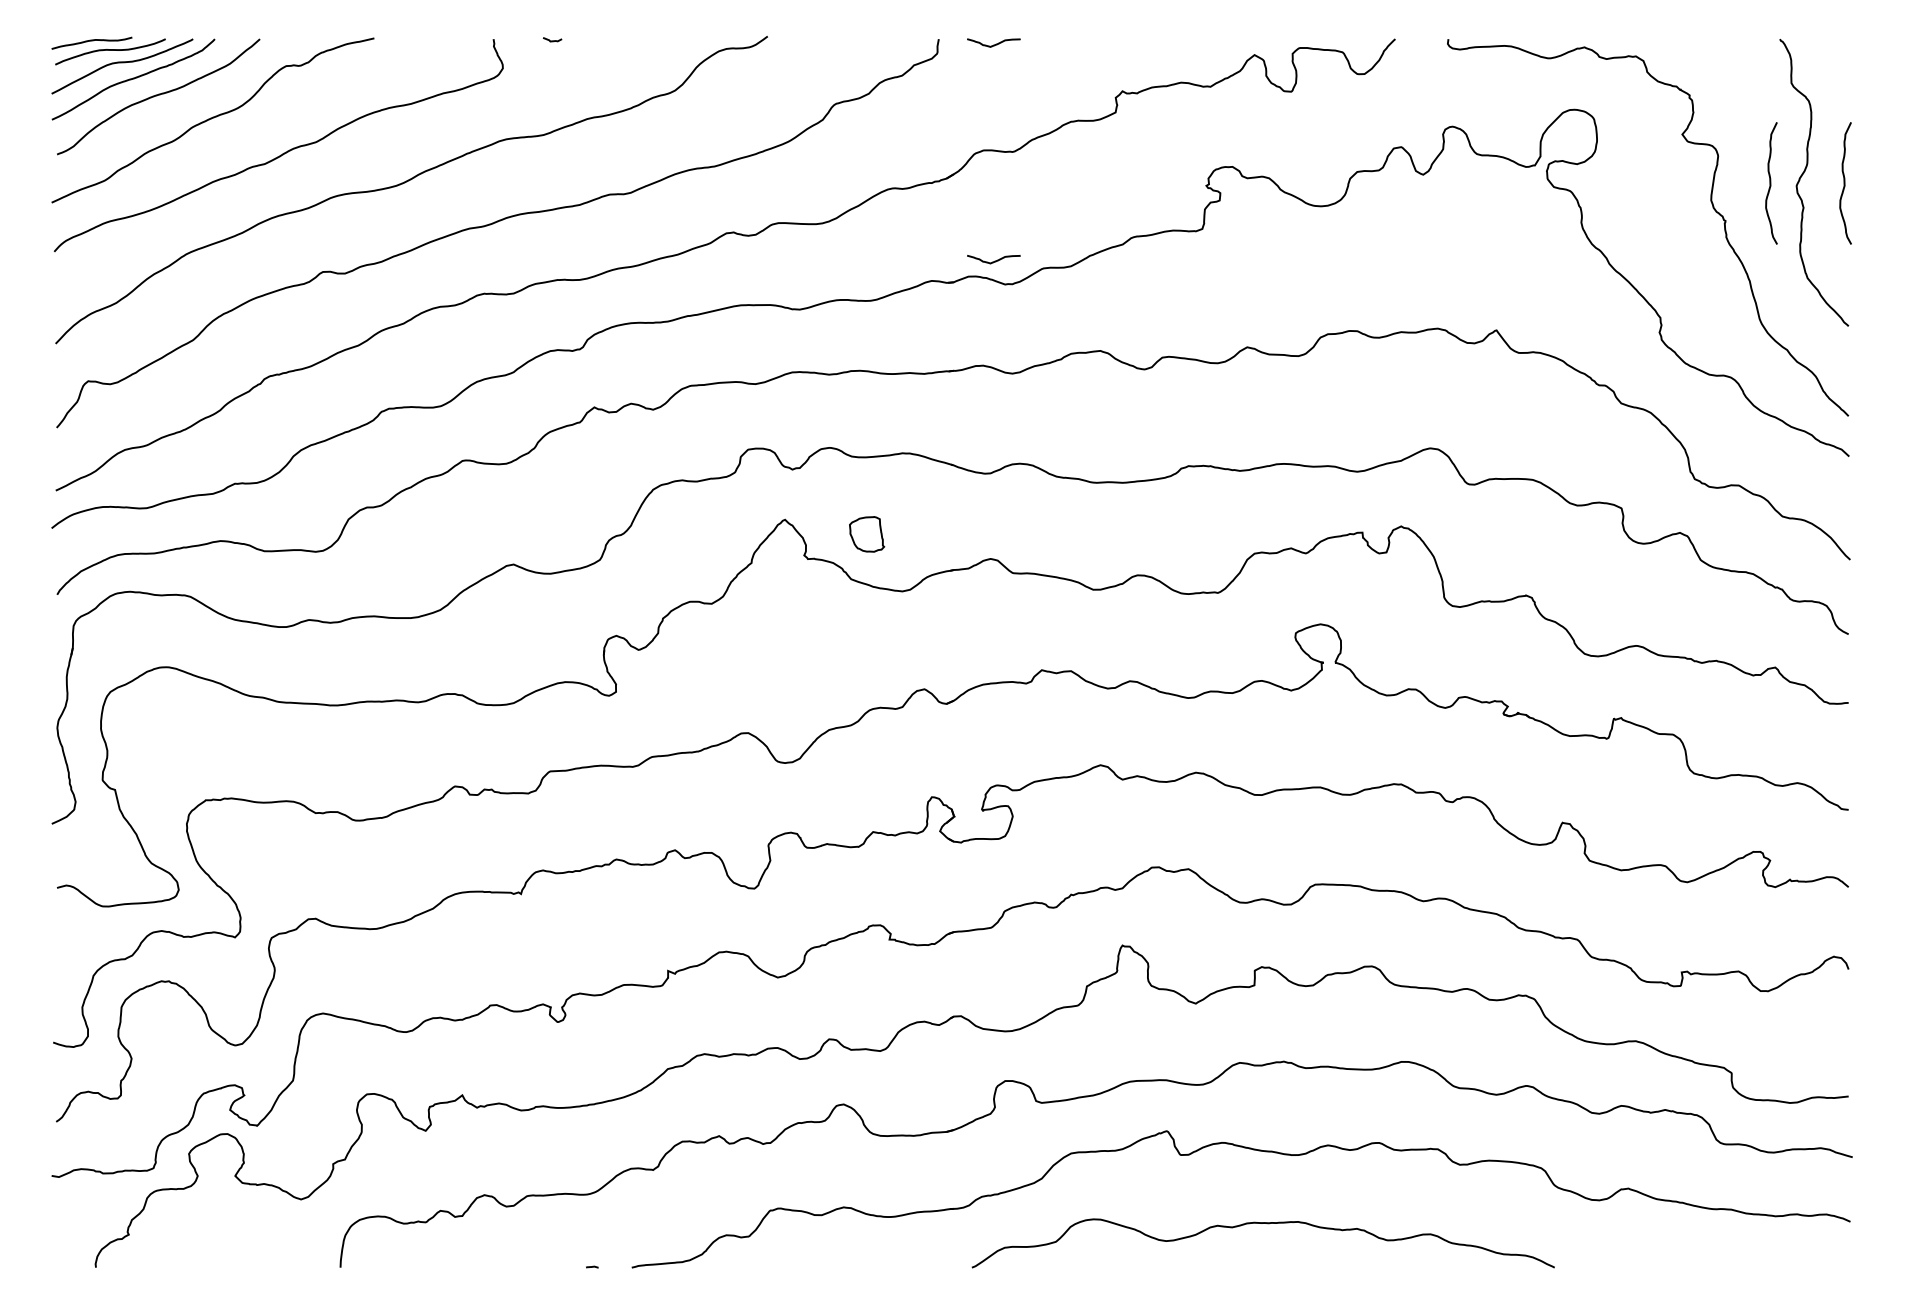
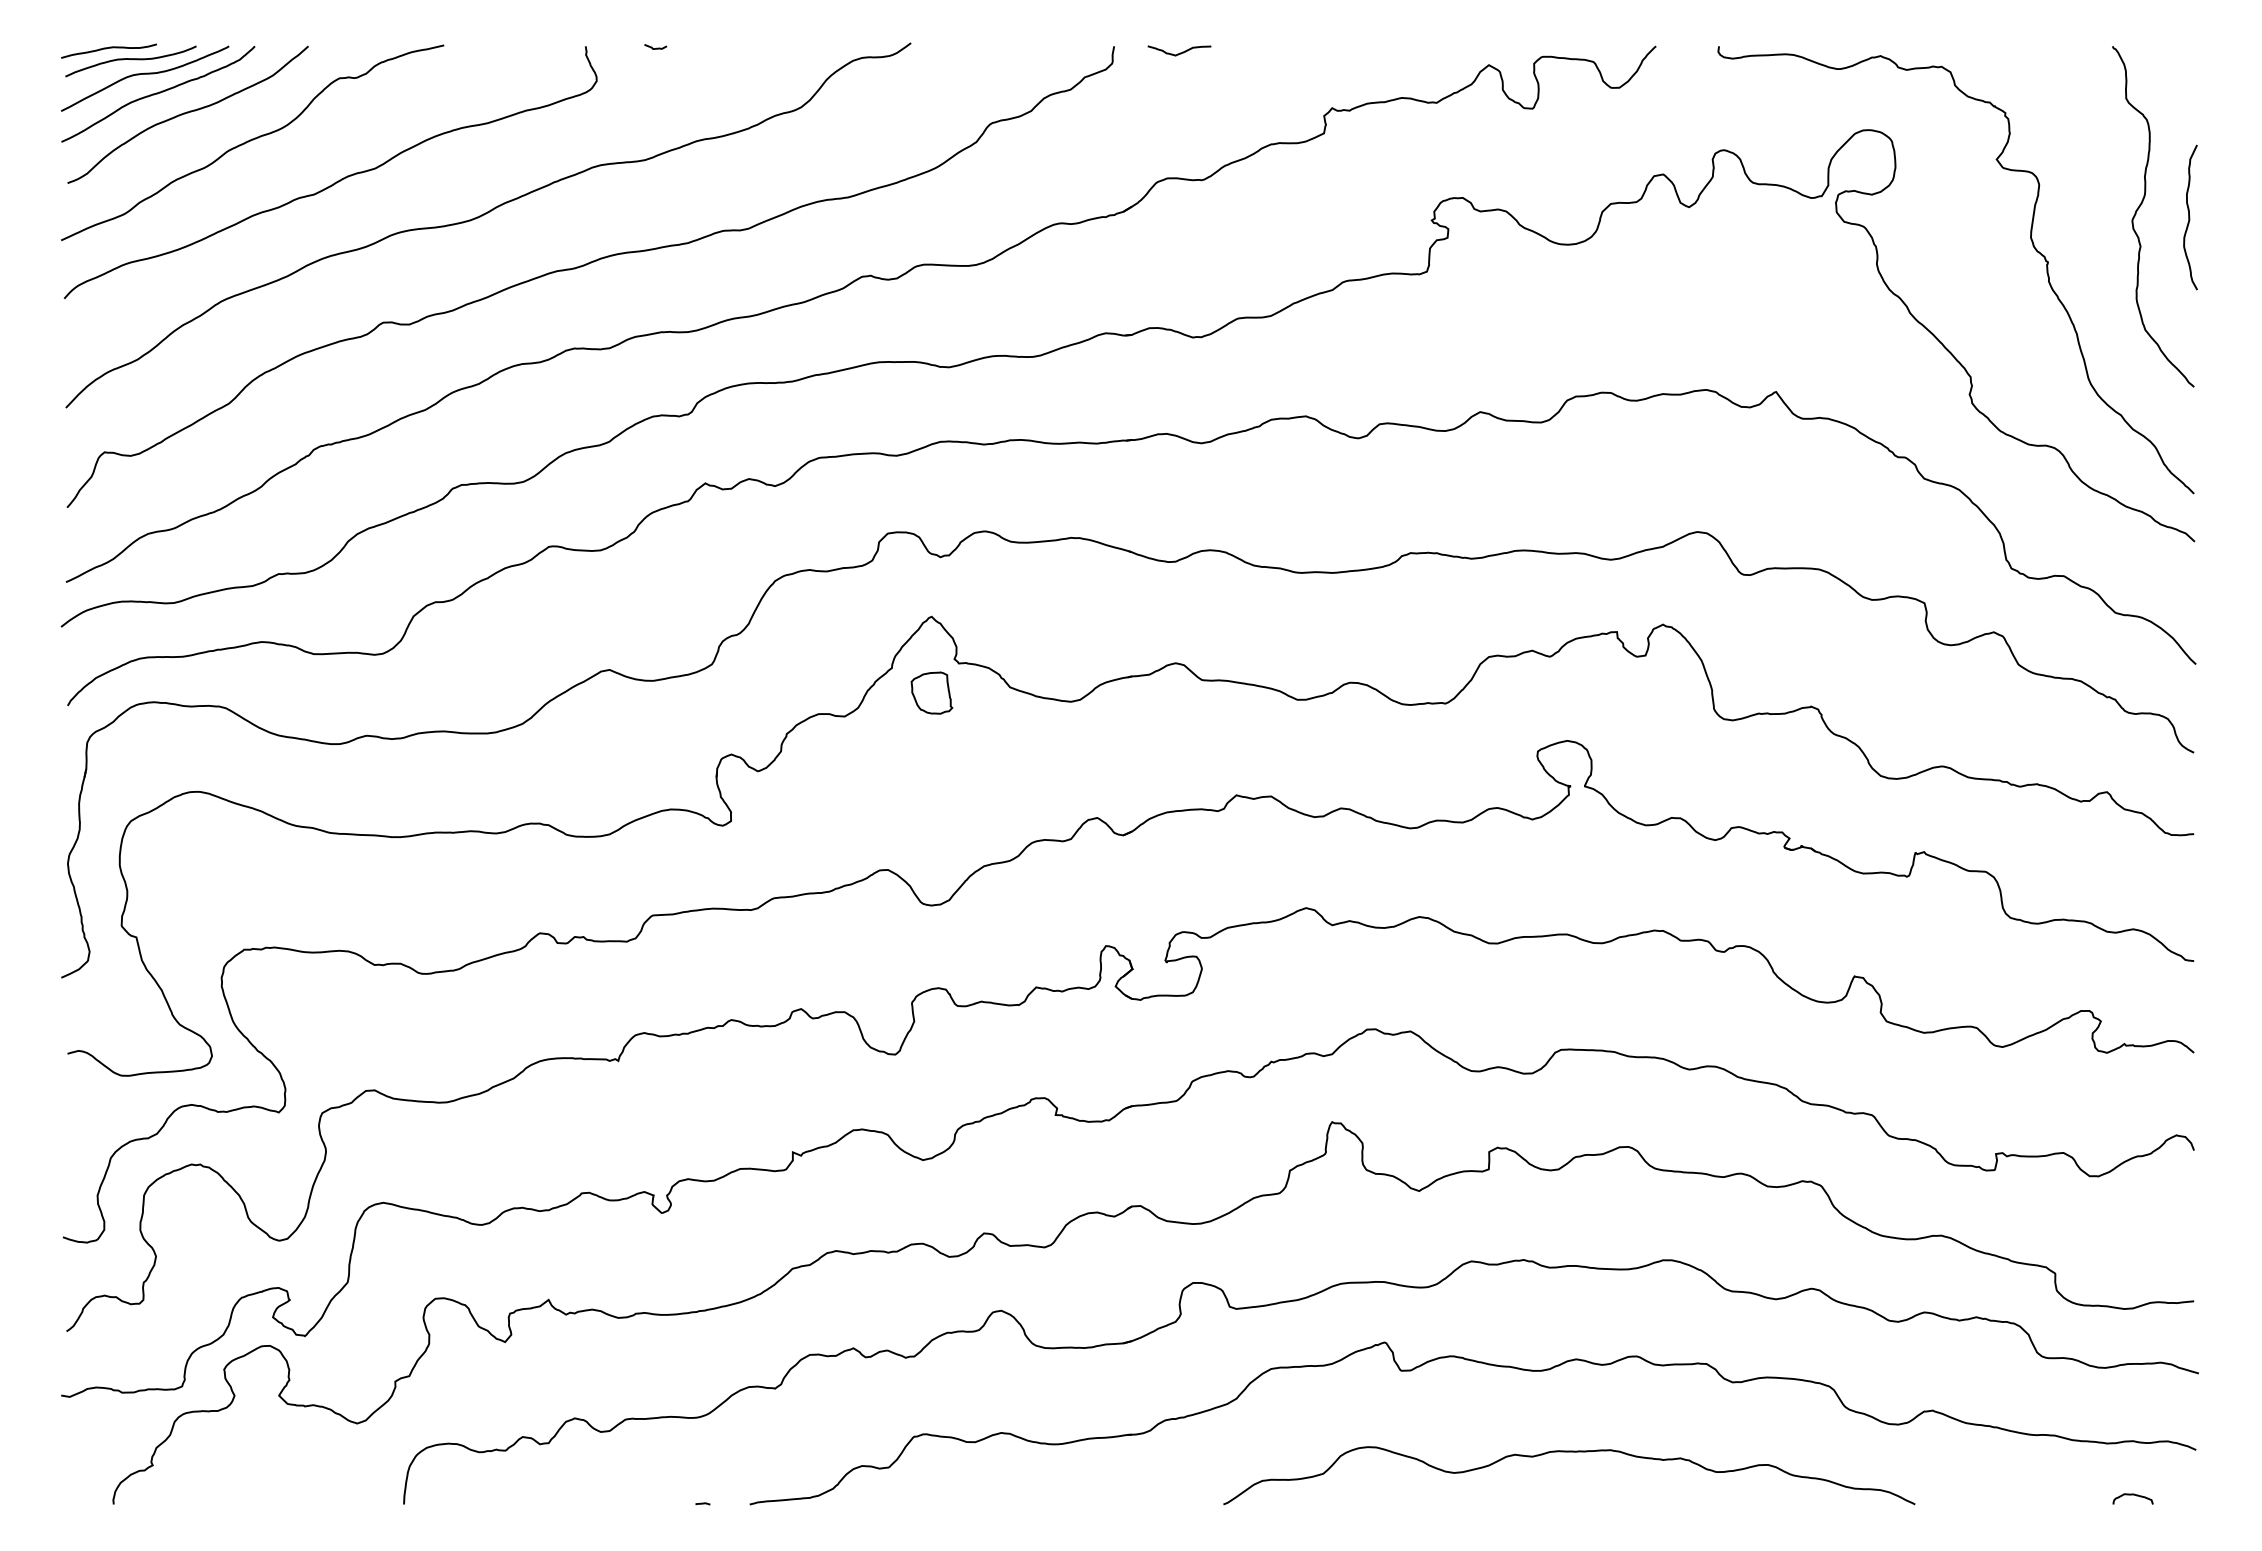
curve: (1771, 183) -> (2102, 217), removed
curve: (994, 260) -> (1180, 309), removed
part: (866, 533) -> (931, 692), moved
curve: (1263, 1223) -> (1569, 1452), moved
curve: (1796, 1260) -> (2132, 1495), added

